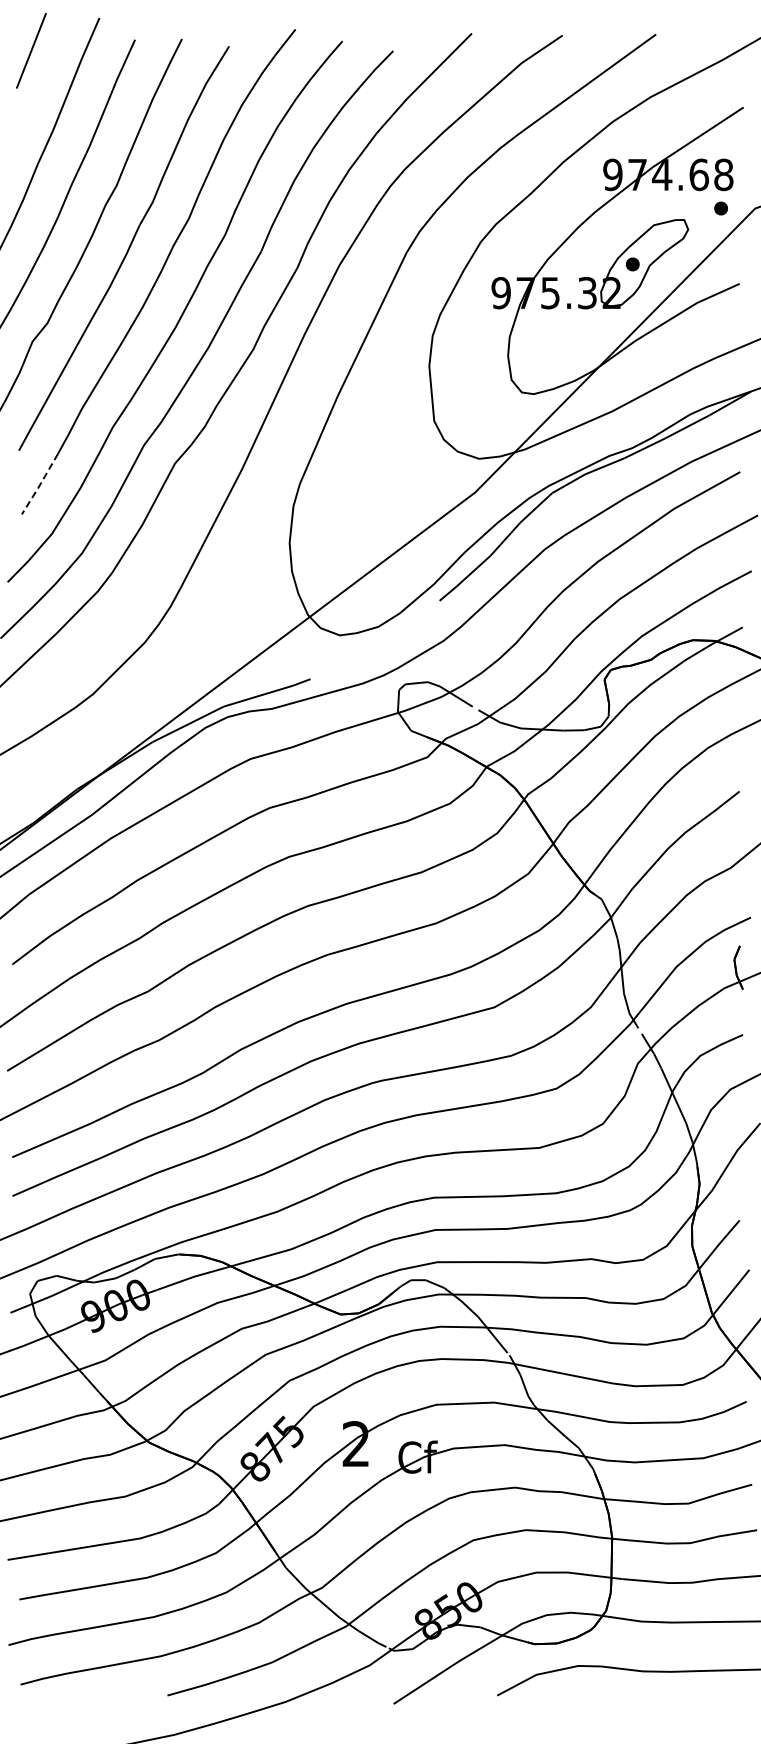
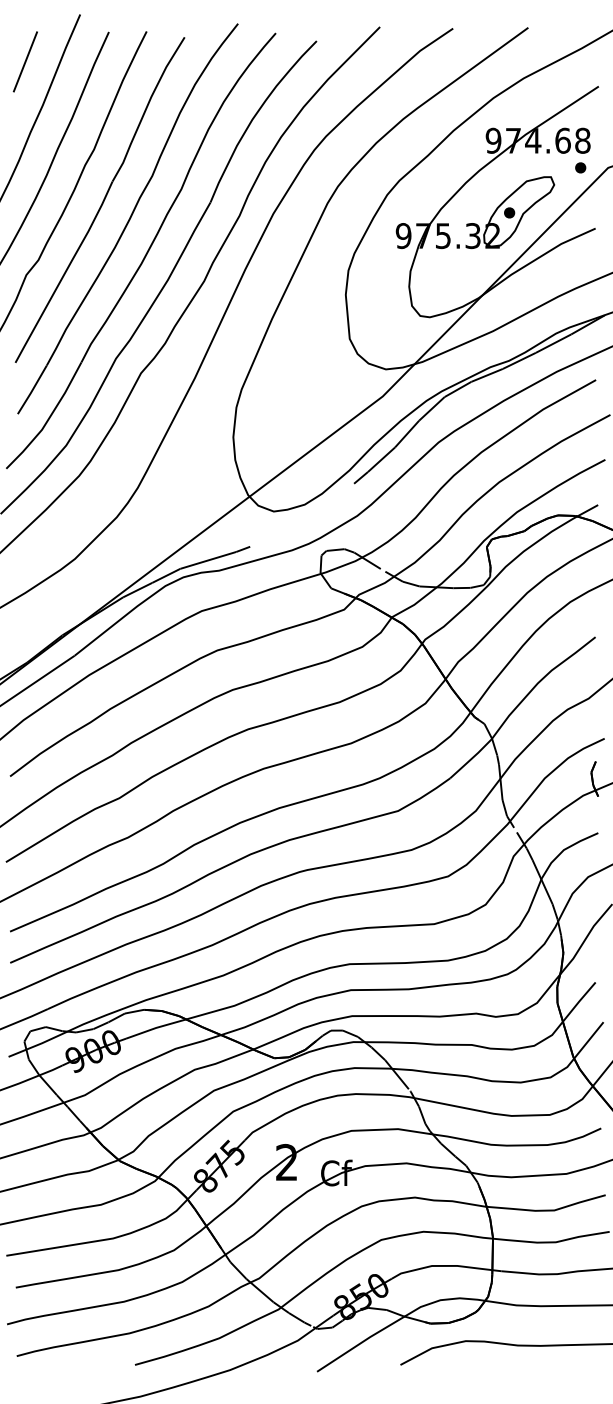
line: (31, 50) -> (25, 61), moved
line: (40, 484) -> (32, 390), dashed -> solid

